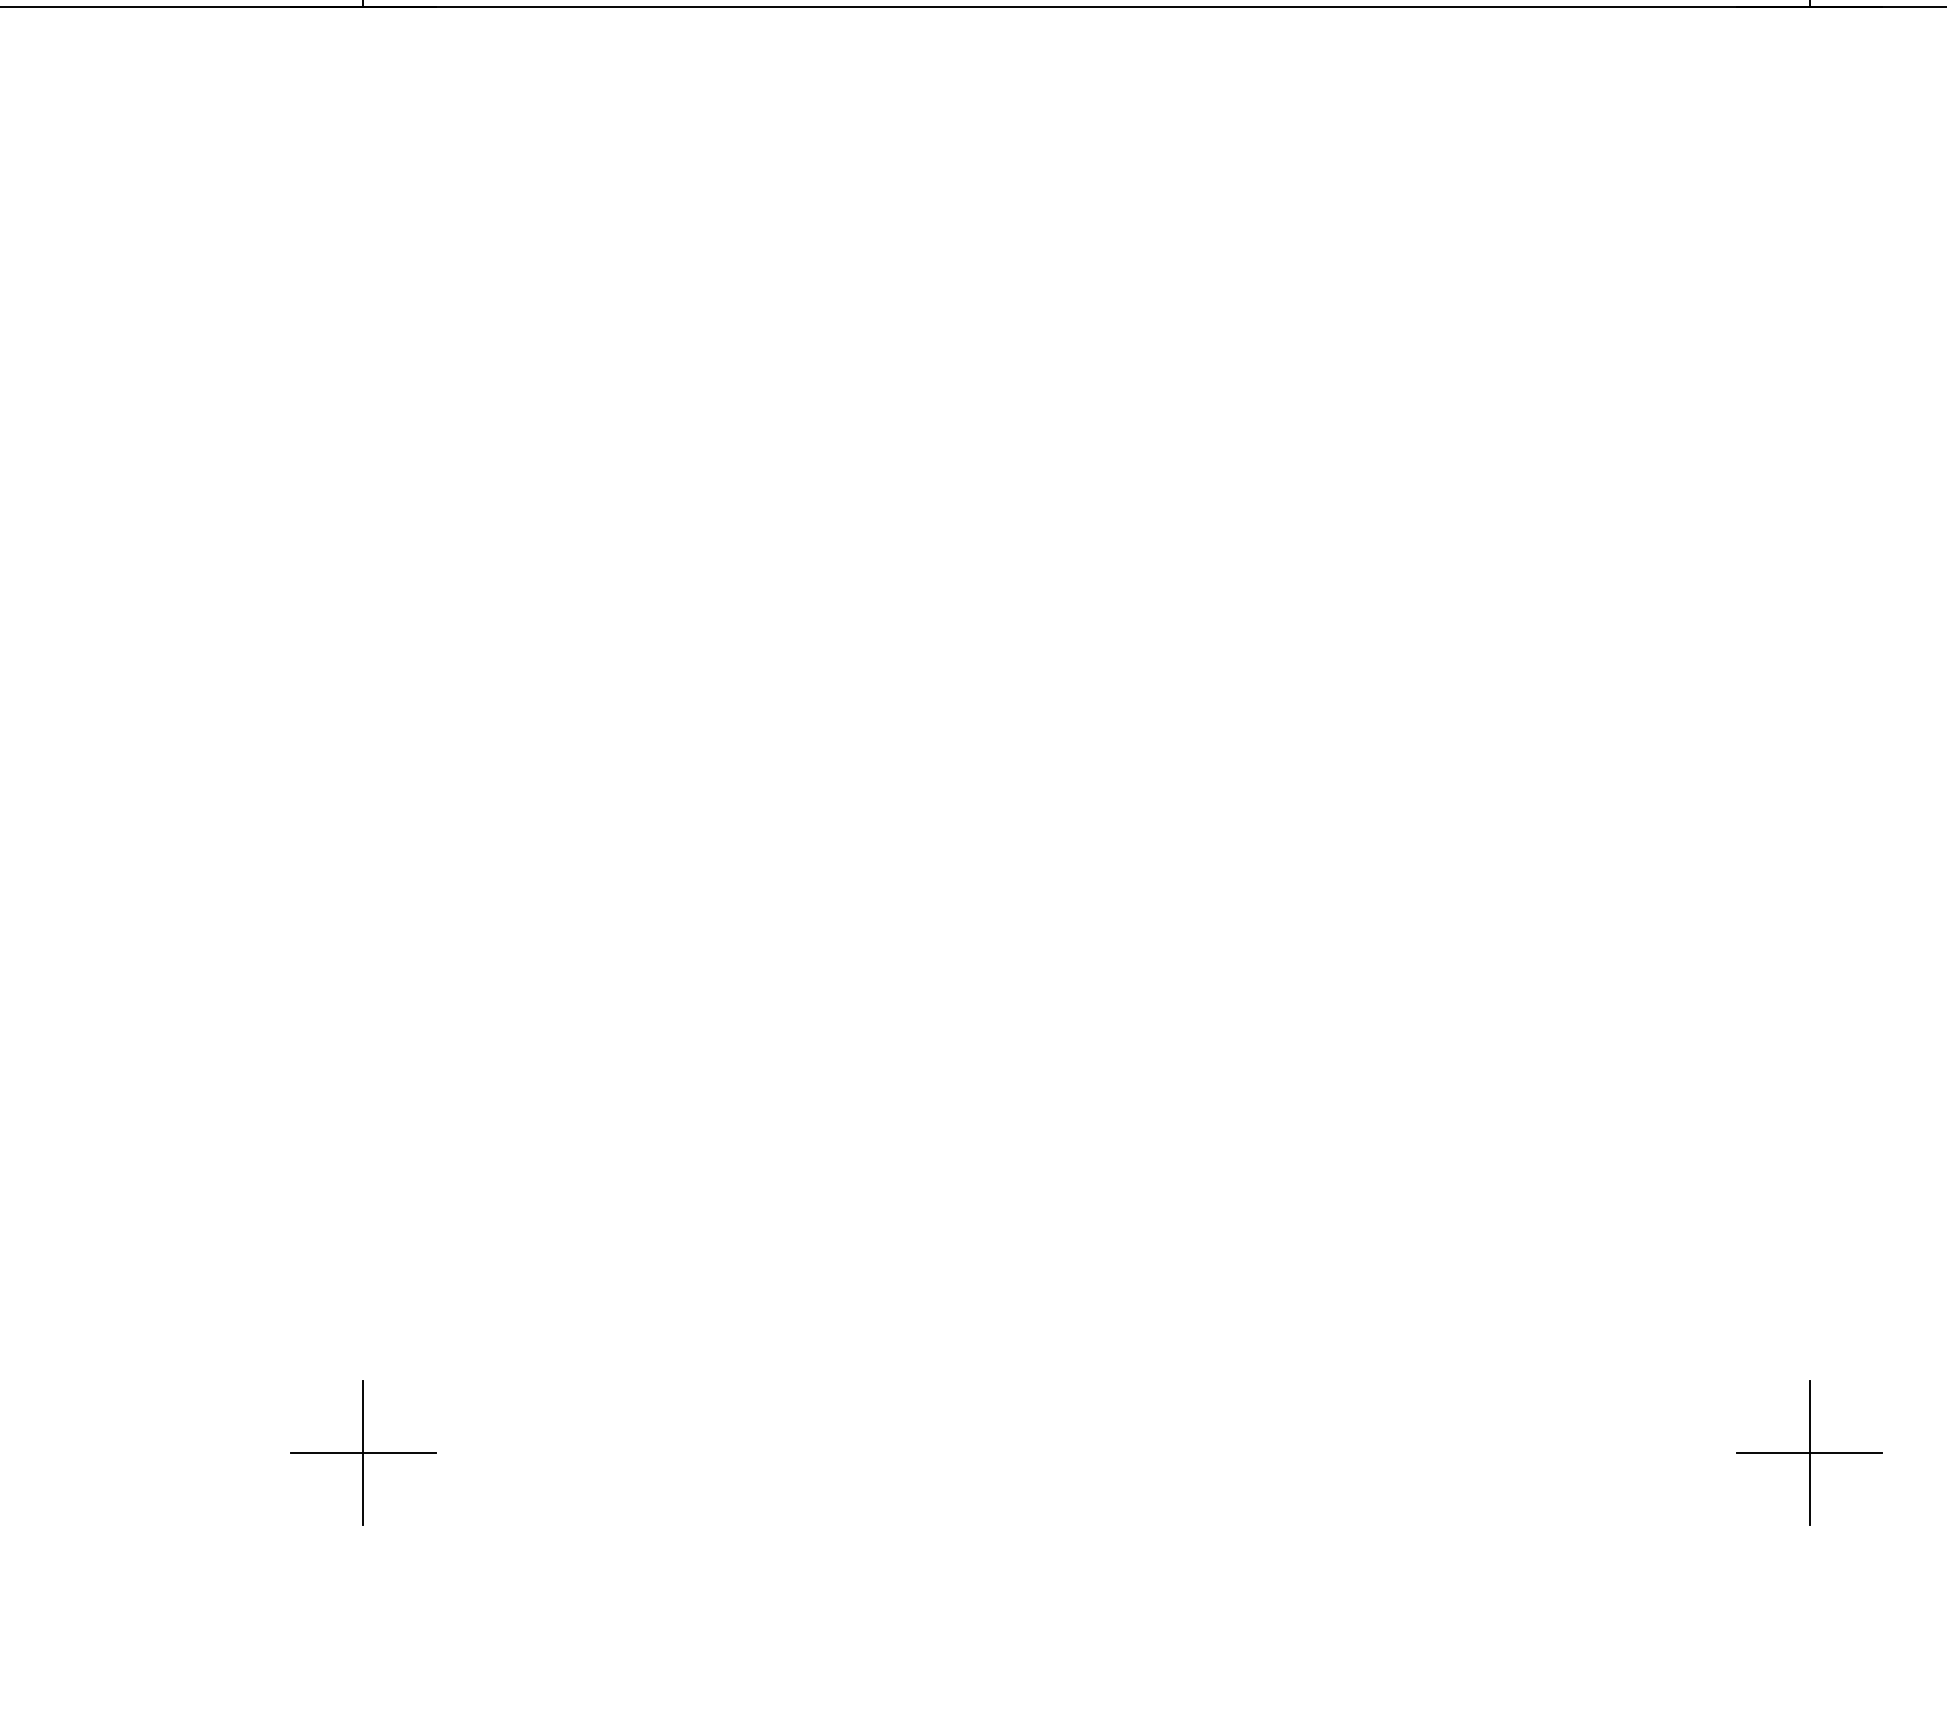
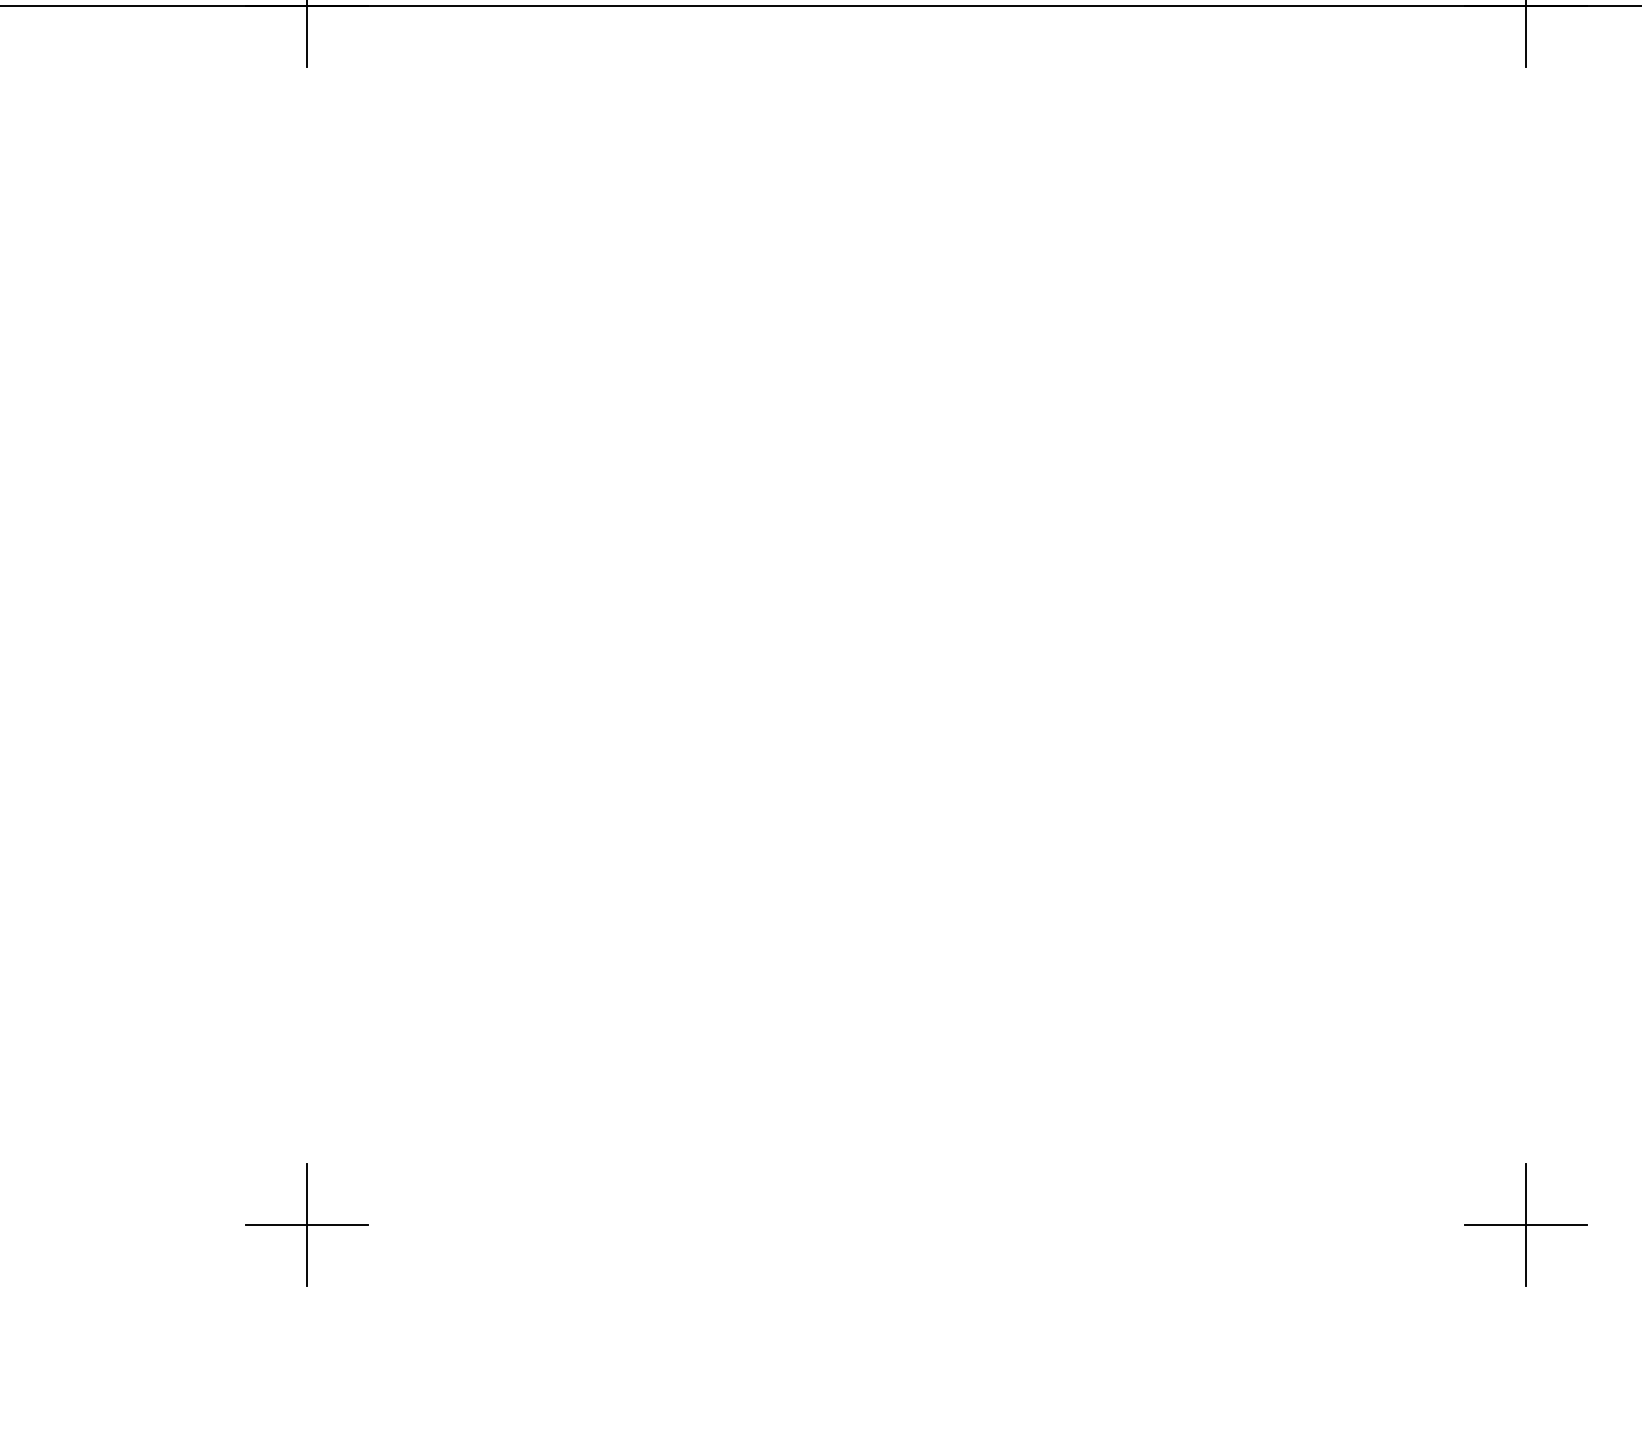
line: (363, 42) -> (306, 35), added
line: (1809, 42) -> (1525, 35), added

